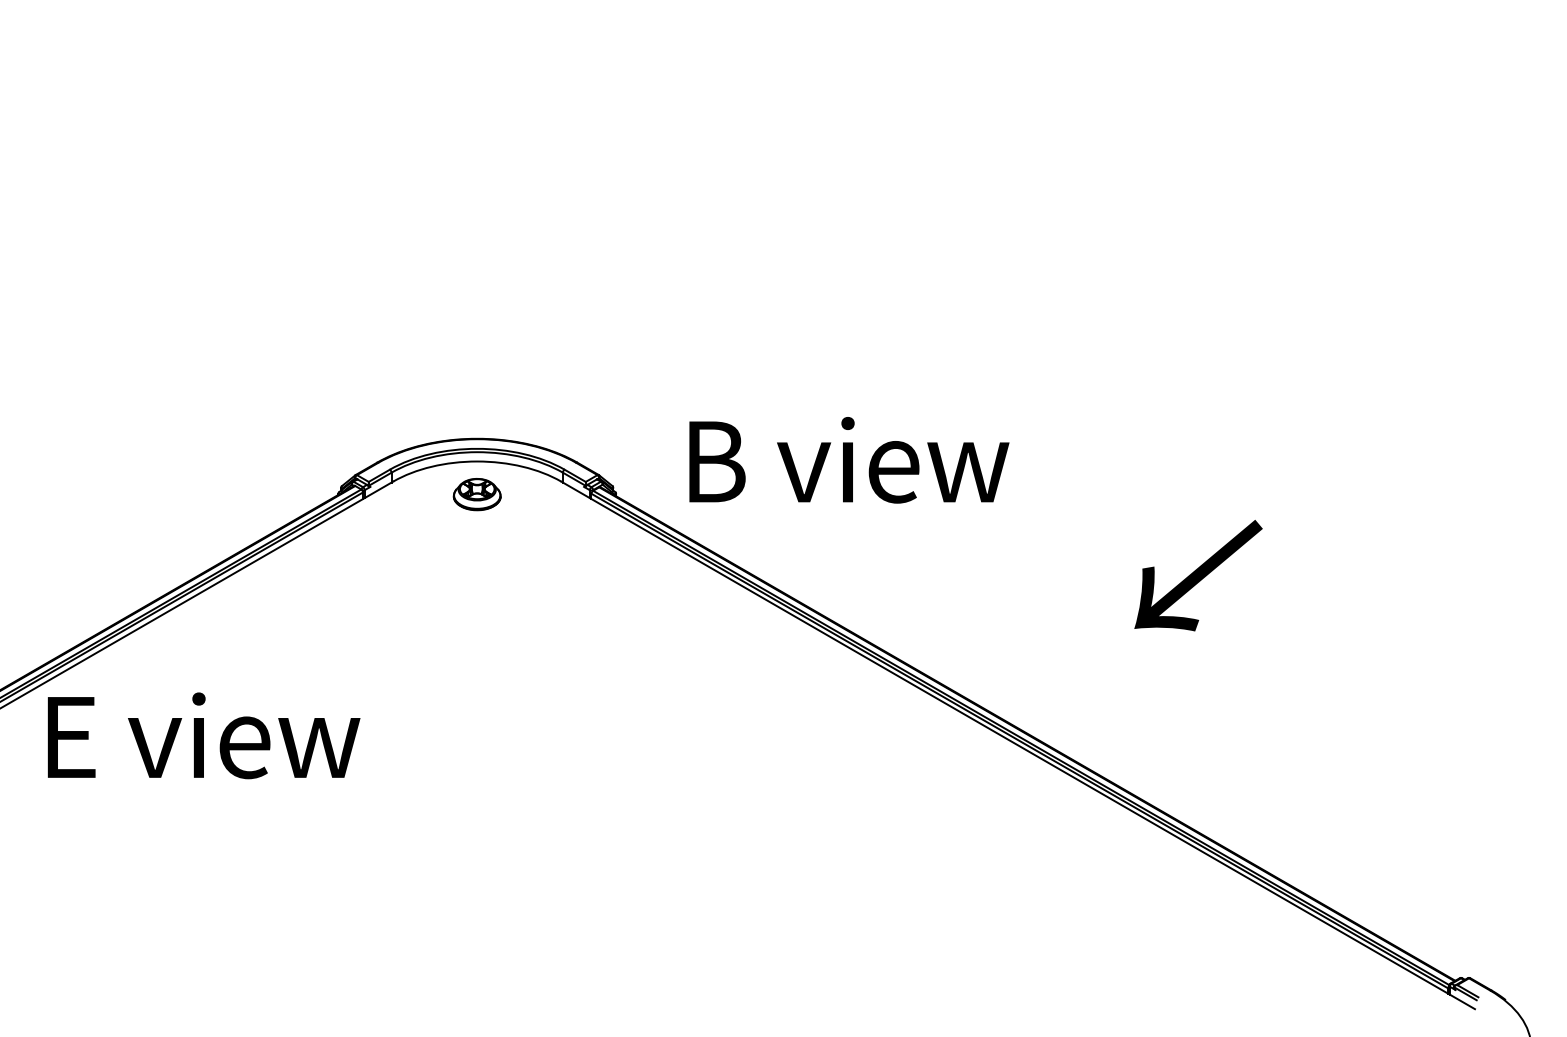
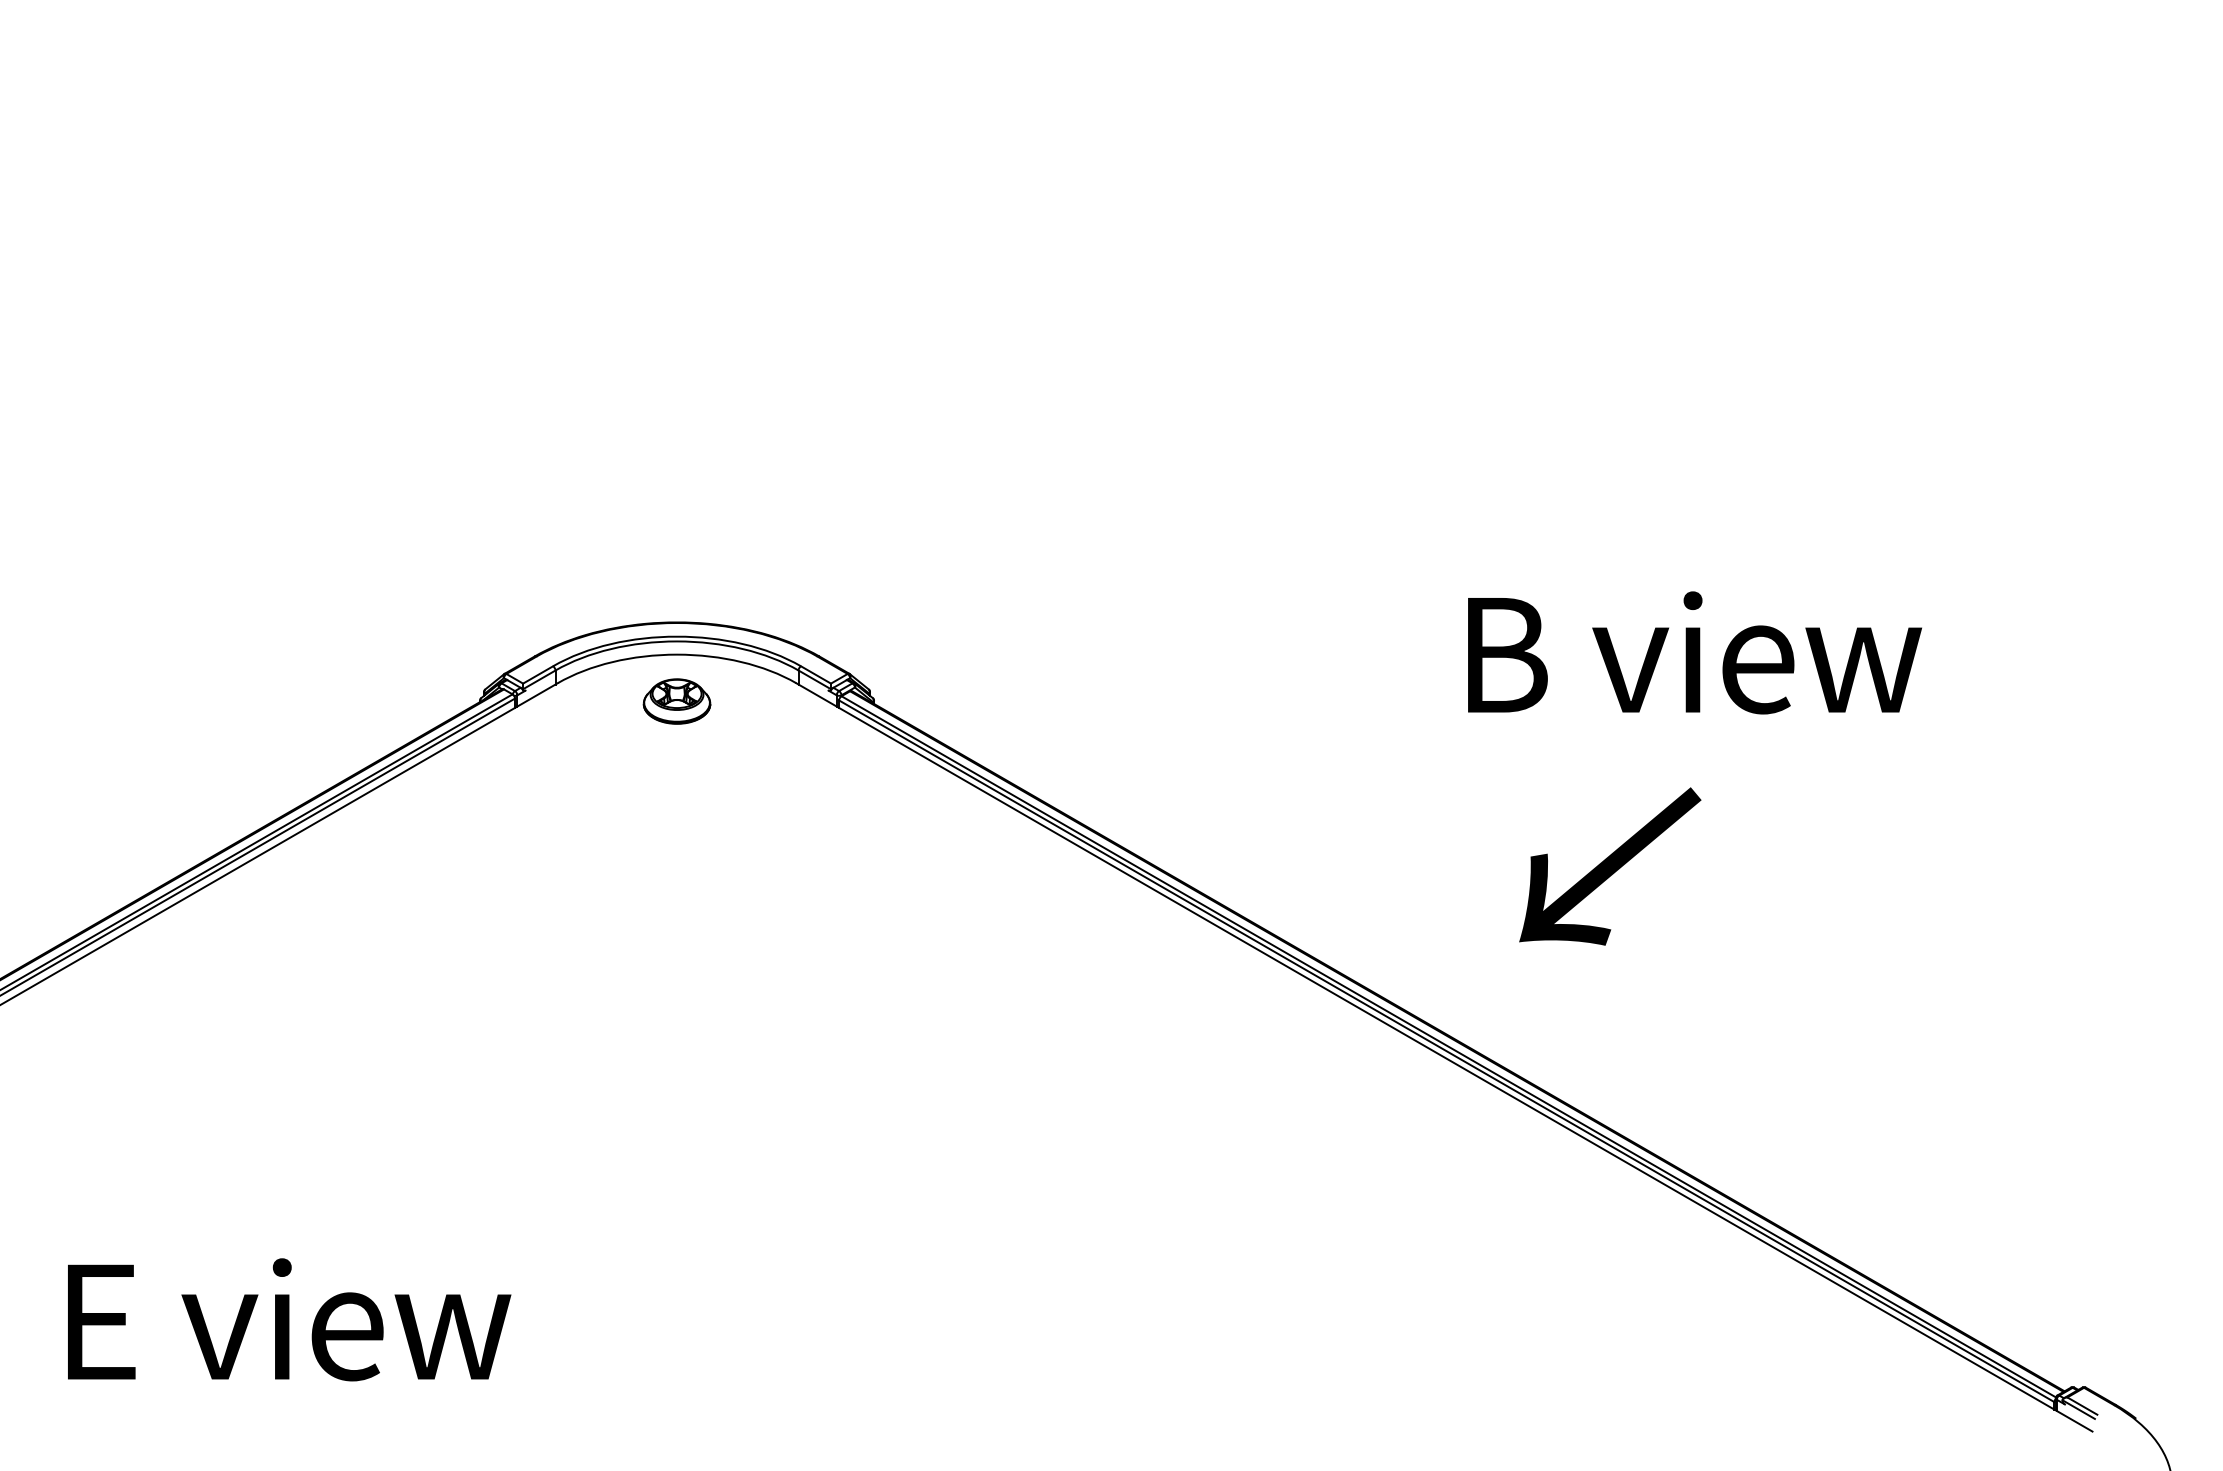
text: (849, 459) -> (1694, 652), moved
text: (1198, 575) -> (1610, 866), moved
text: (204, 735) -> (289, 1319), moved

